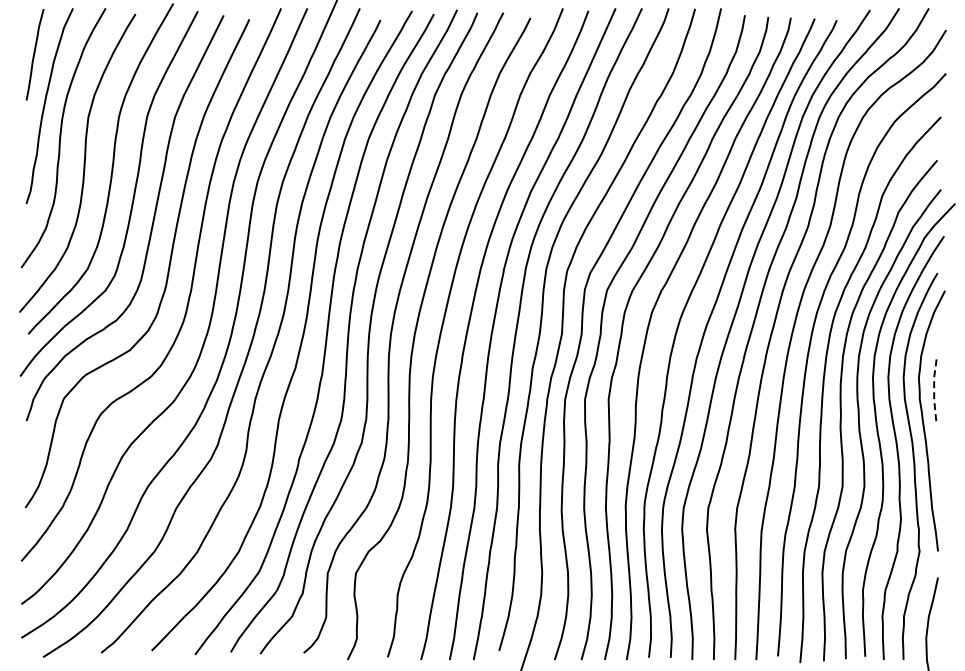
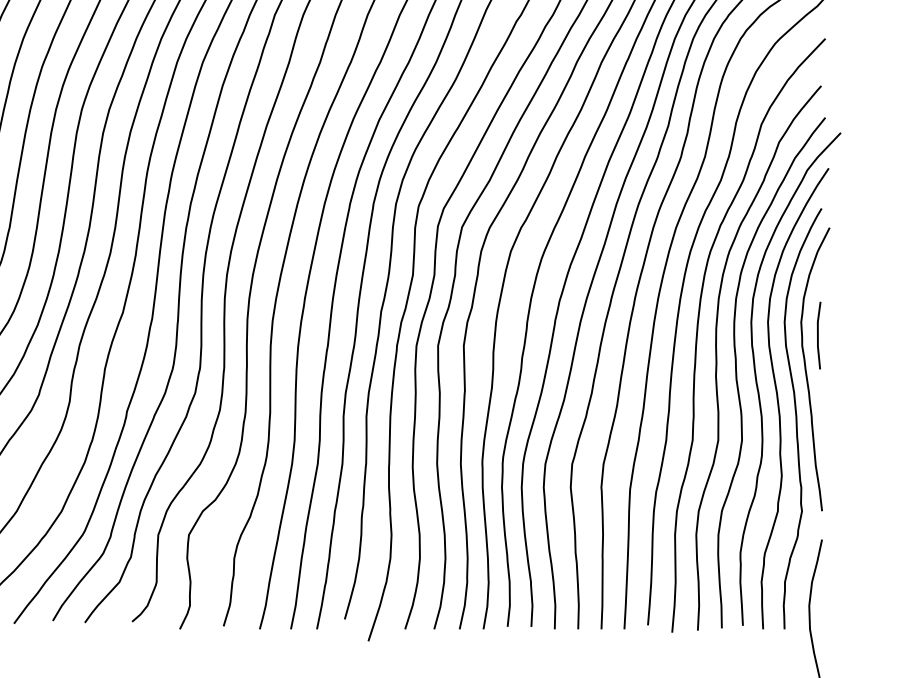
line: (934, 390) -> (818, 336), dashed -> solid

